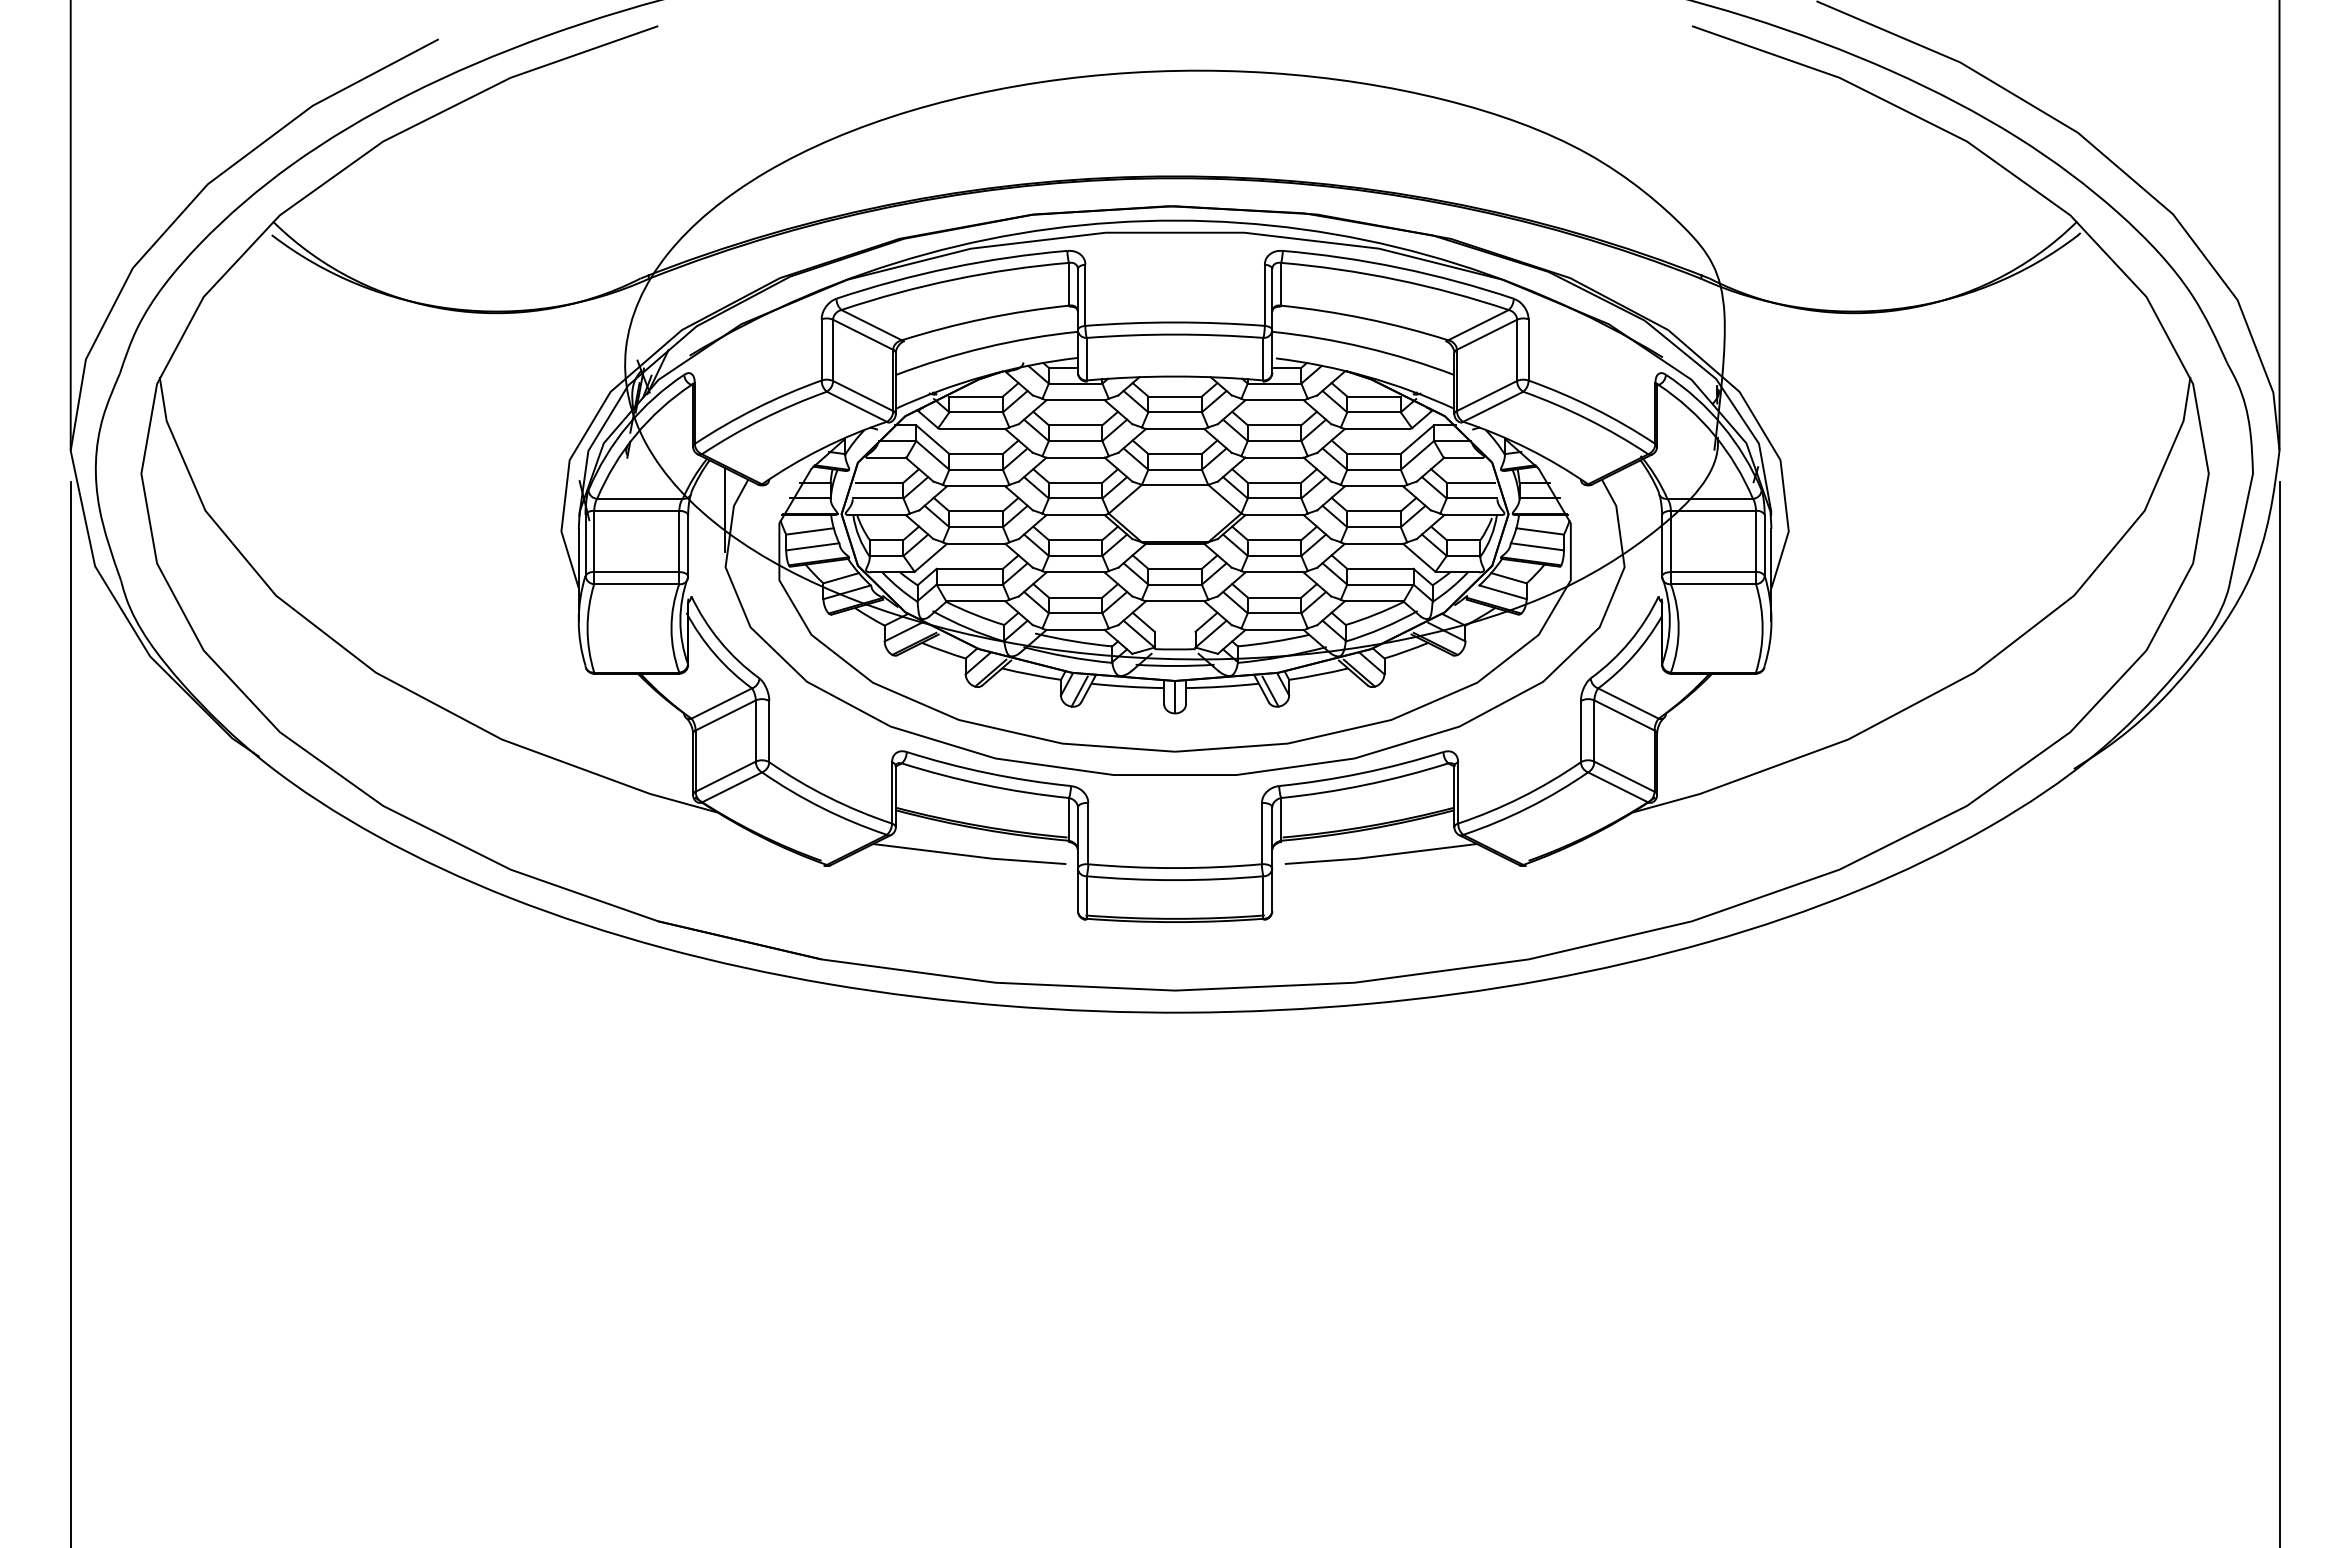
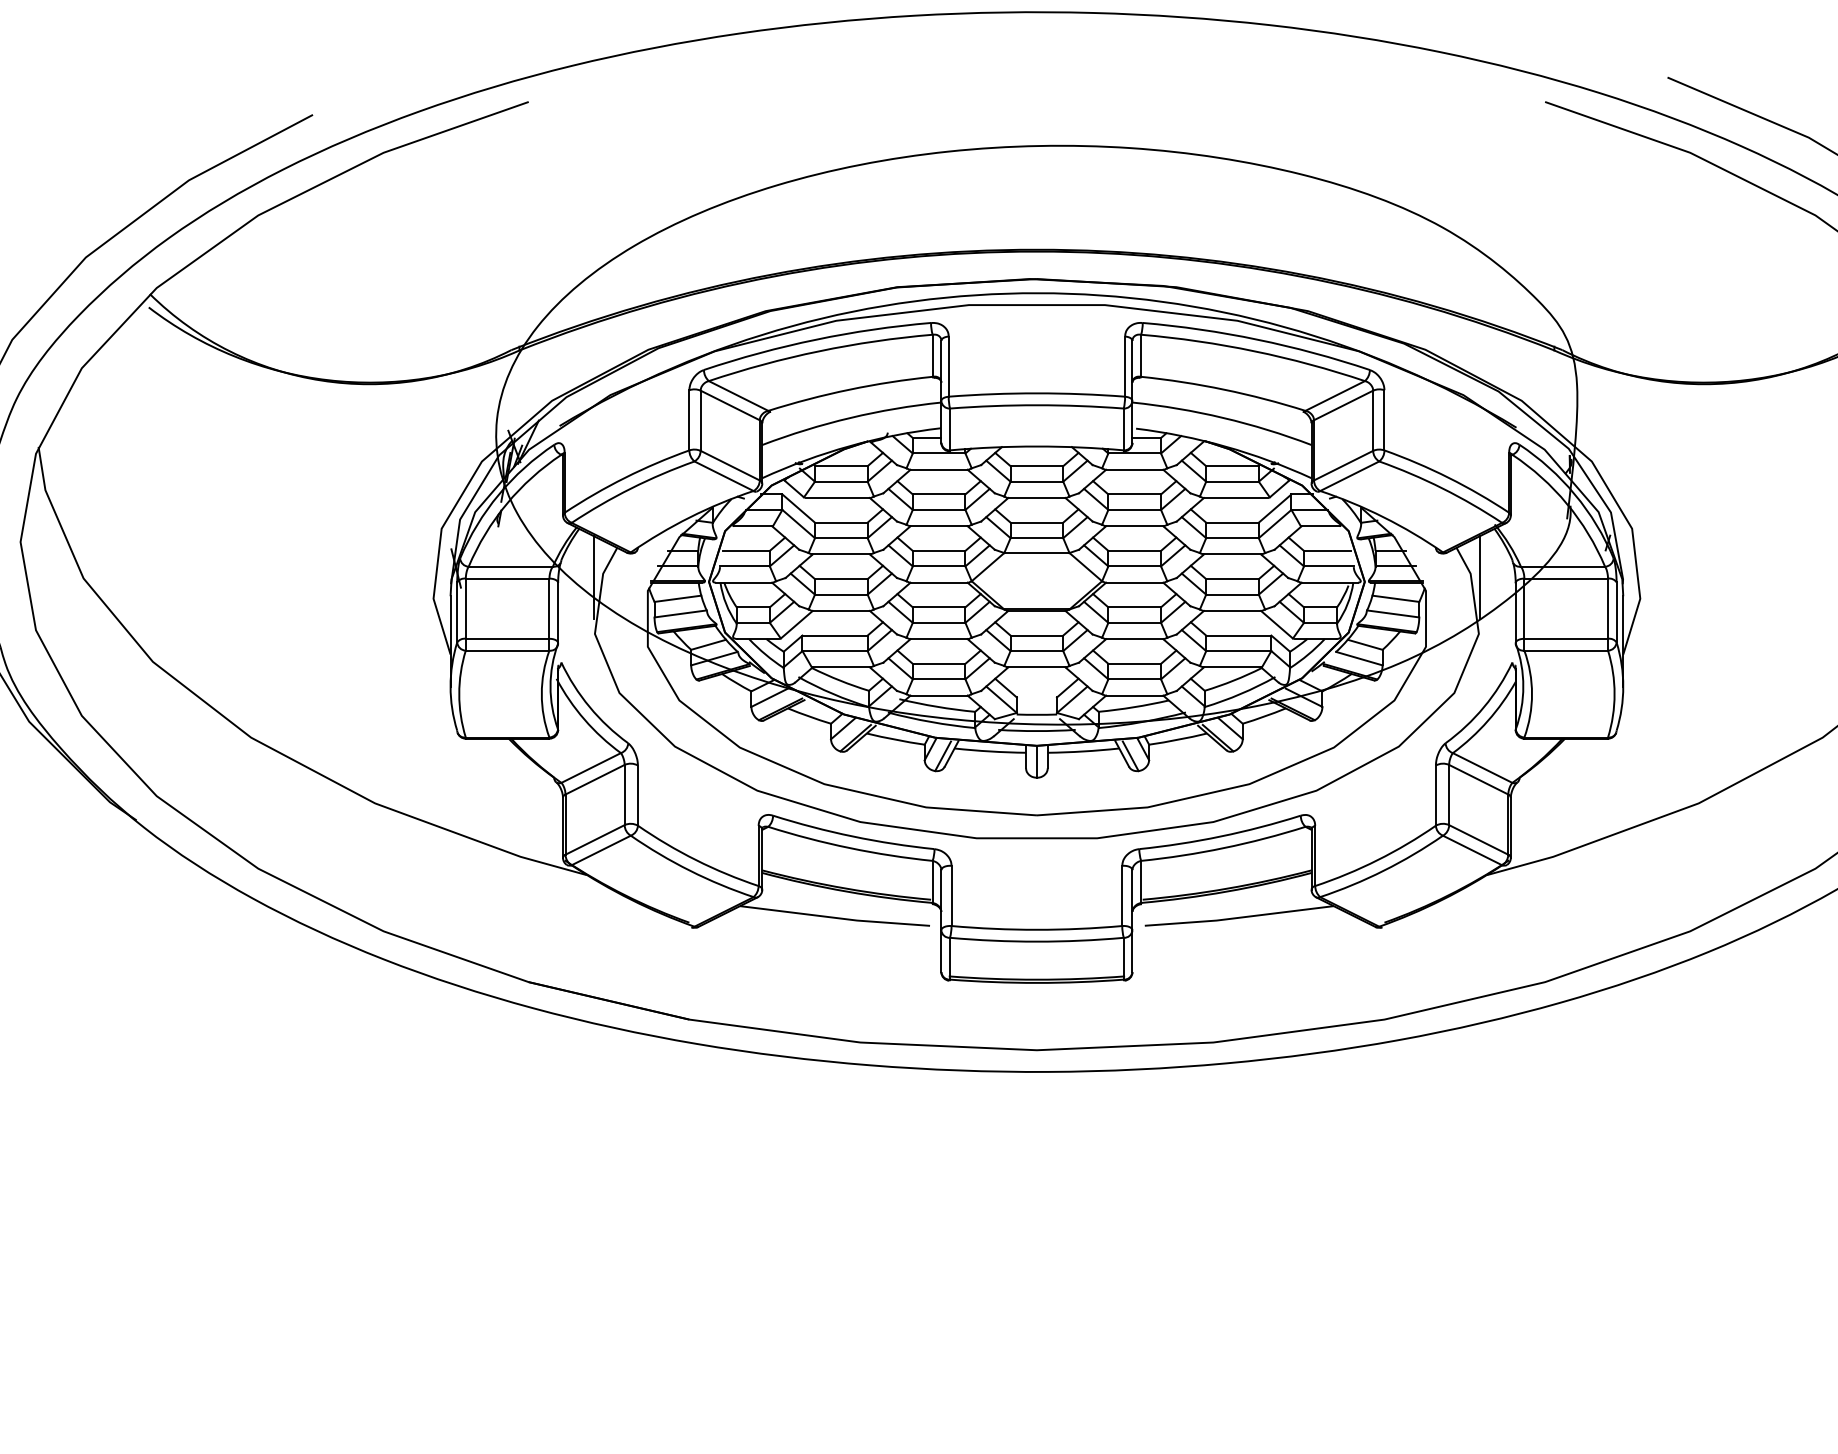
line: (1625, 509) -> (1479, 577), added

